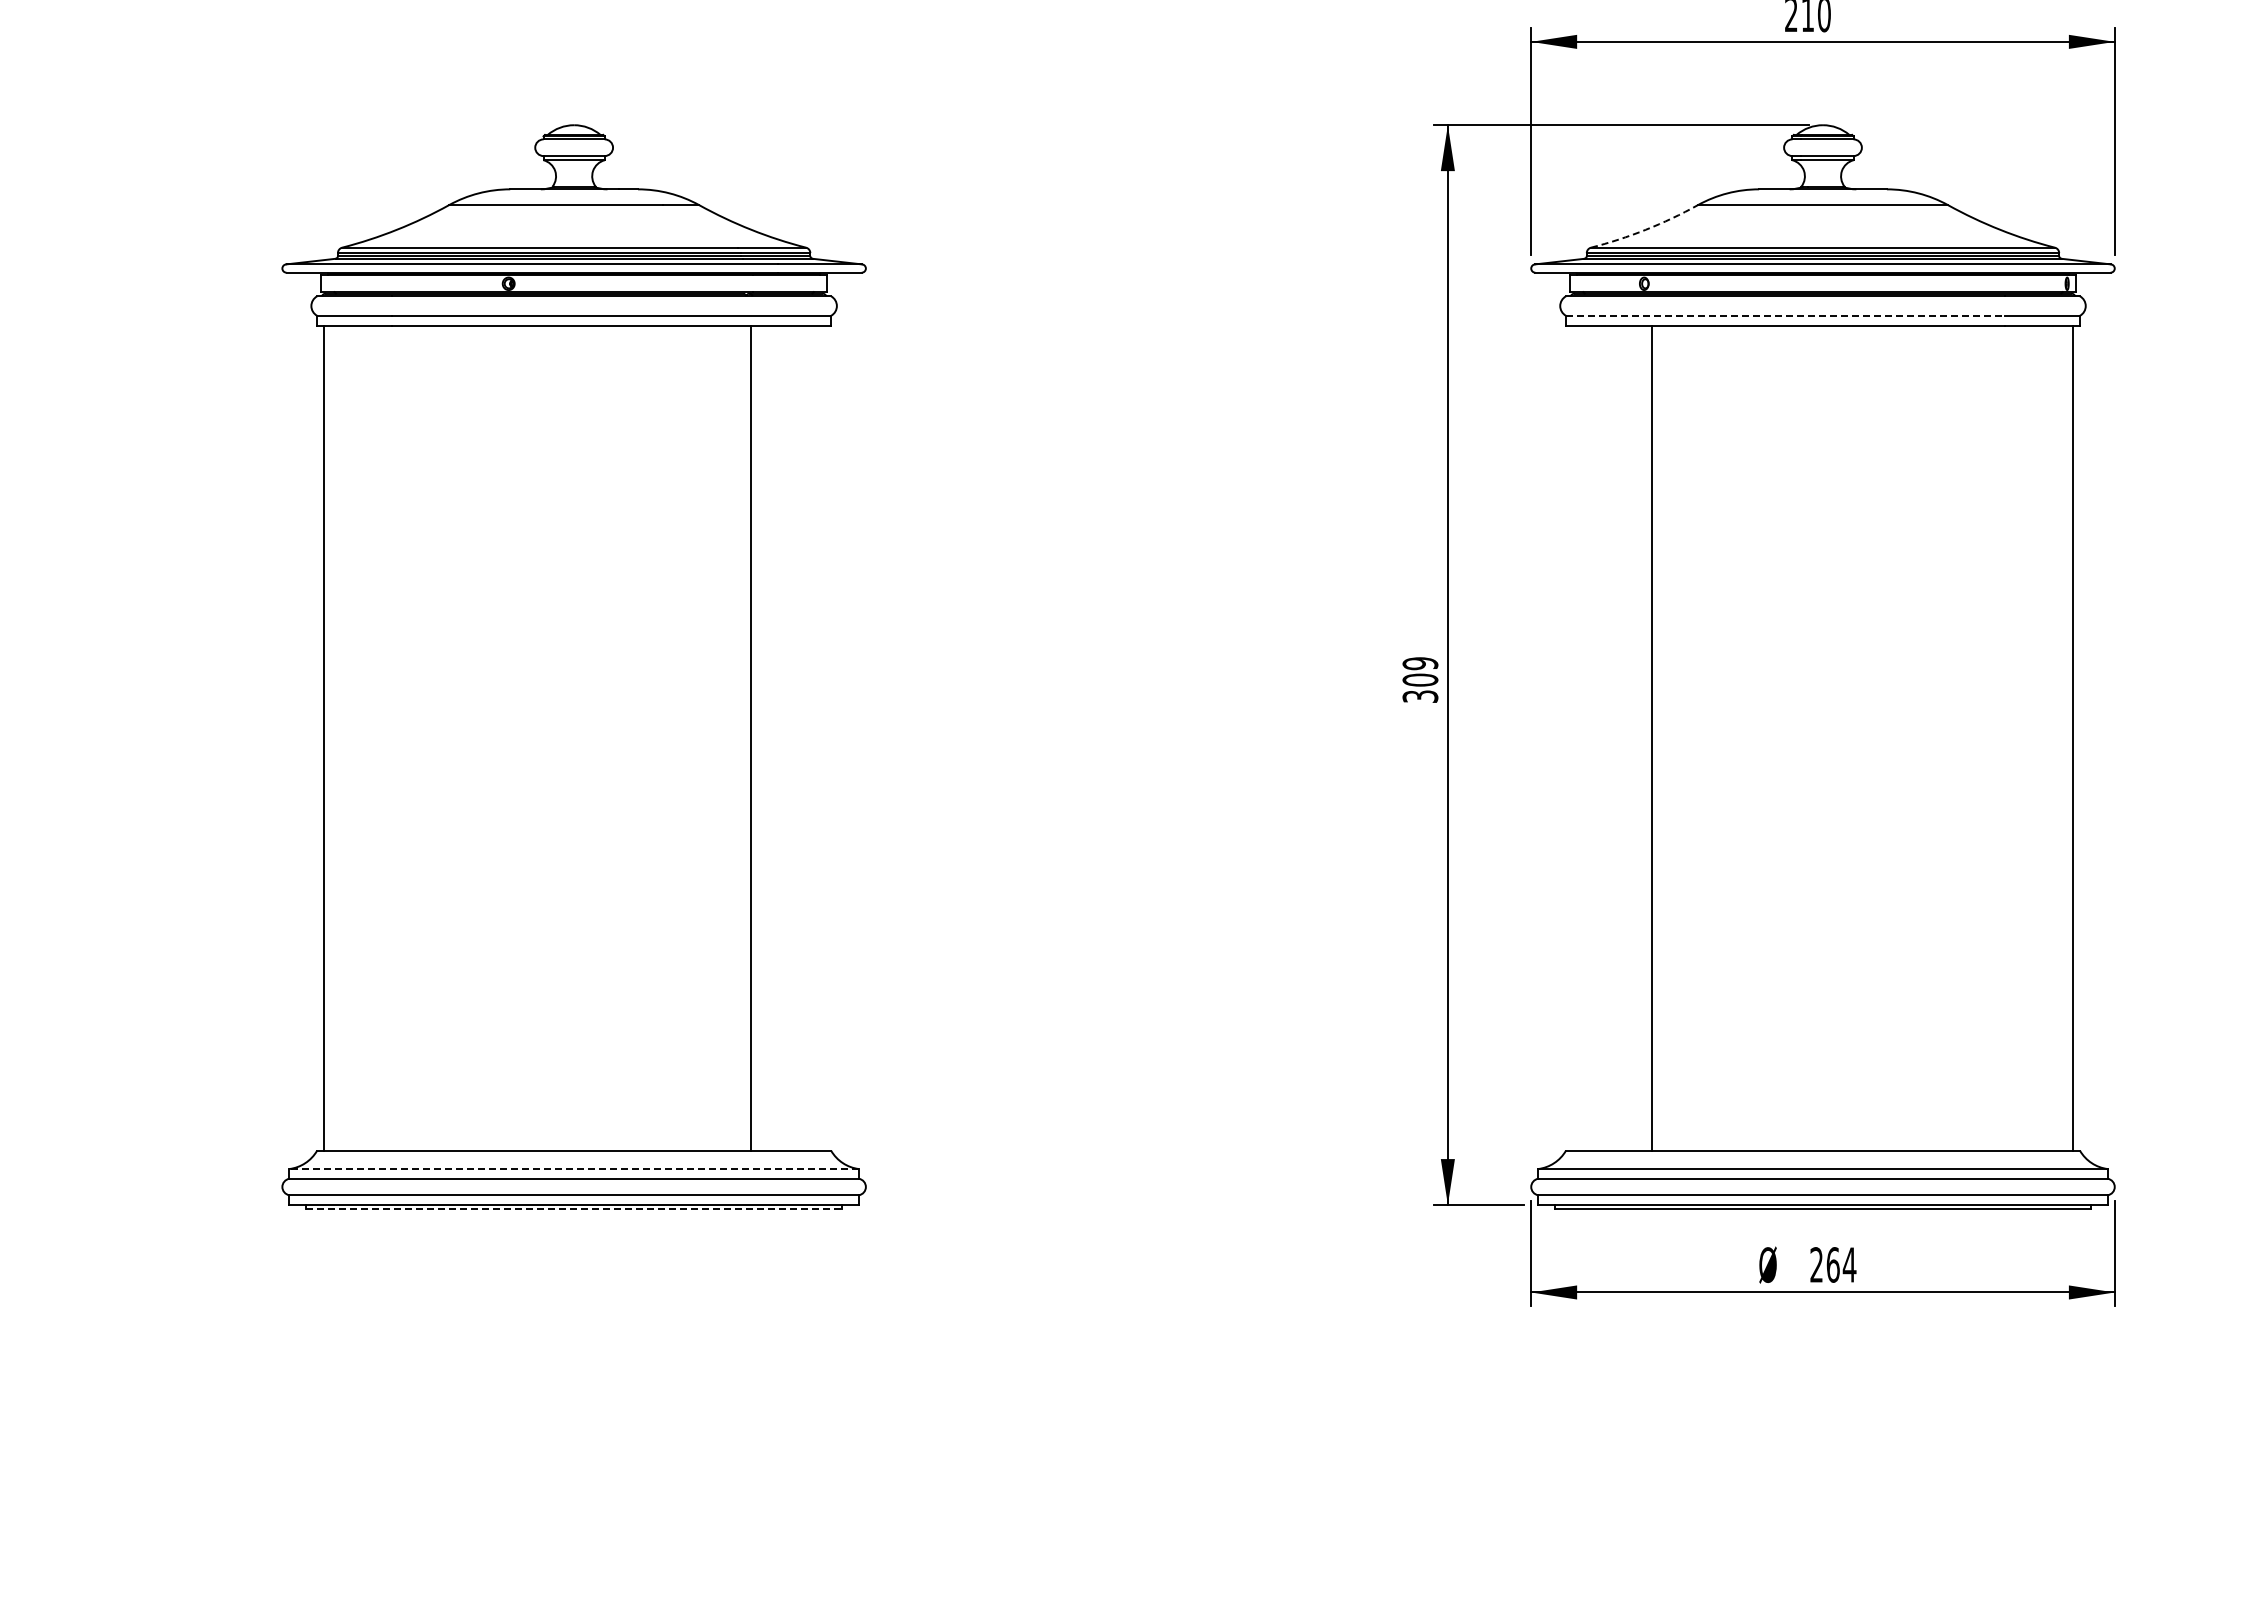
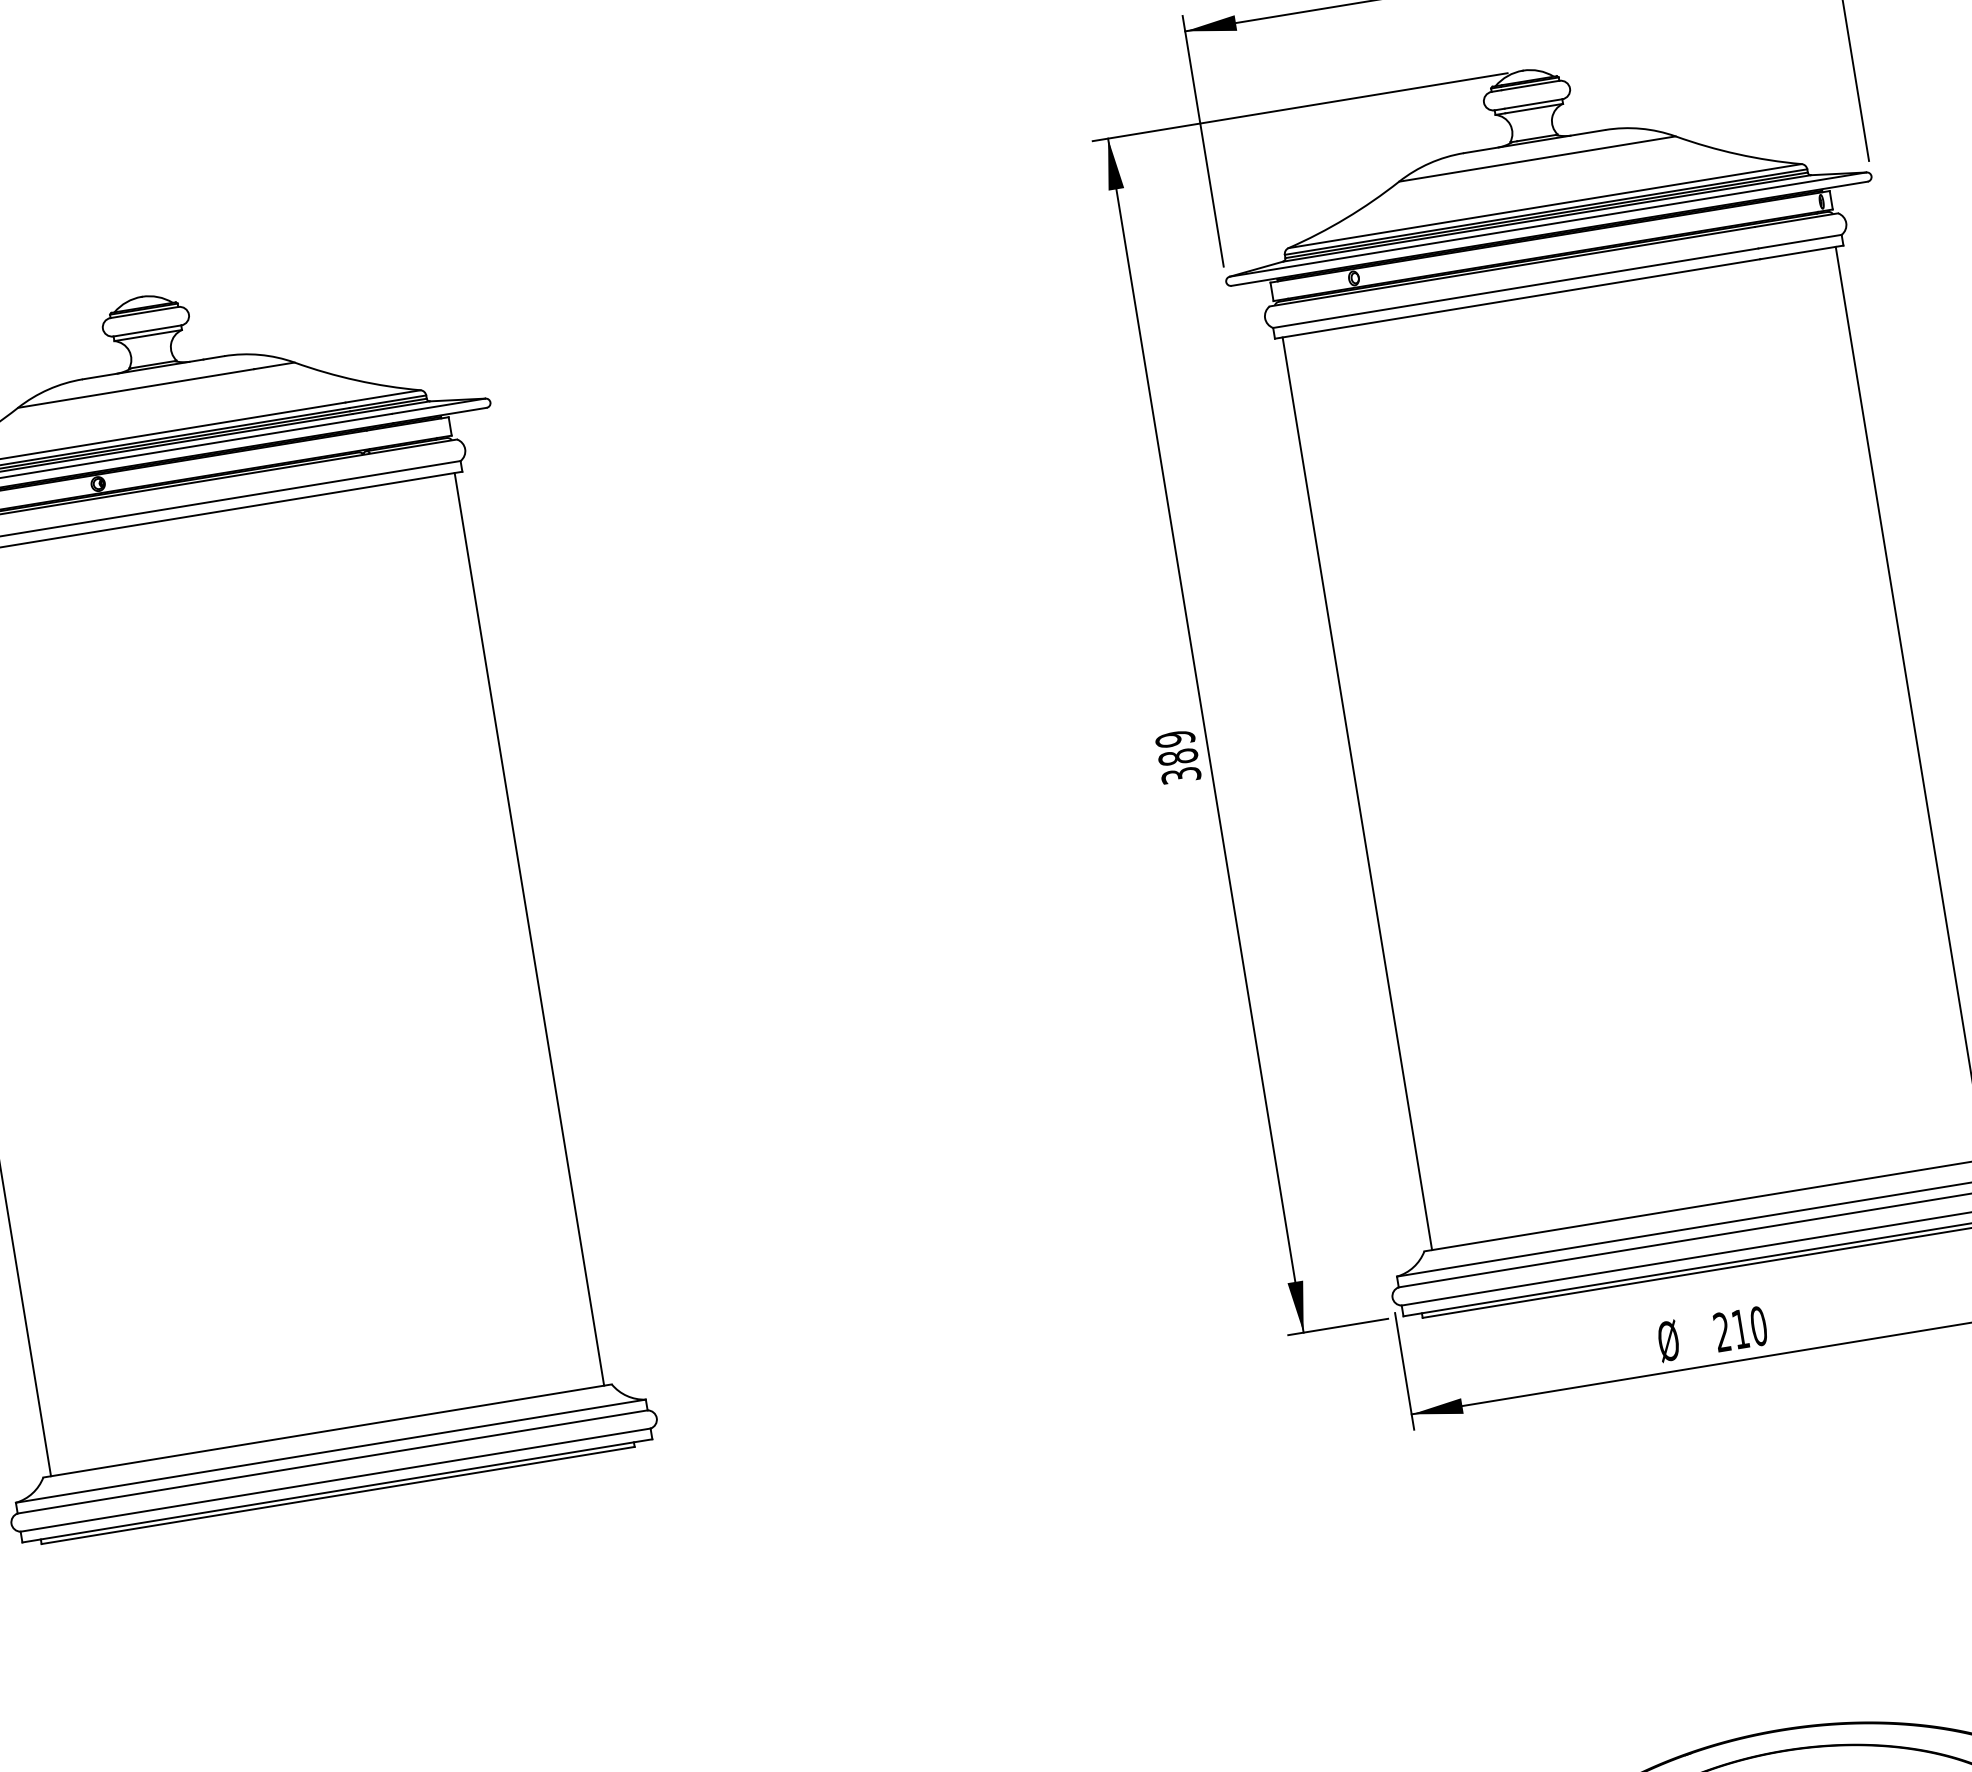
arc: (1645, 229) -> (1345, 218), dashed -> solid
line: (1785, 315) -> (1515, 287), dashed -> solid
text: (1420, 679) -> (1178, 756), 309 -> 389
line: (751, 737) -> (529, 928), moved
line: (1651, 737) -> (1356, 793), moved
line: (574, 1169) -> (331, 1451), dashed -> solid
line: (574, 1209) -> (338, 1495), dashed -> solid
text: (1841, 1264) -> (1749, 1327), 264 -> 210

